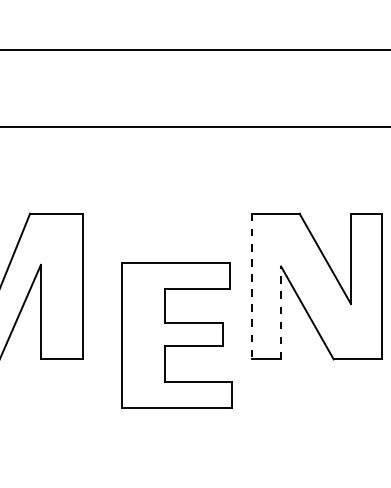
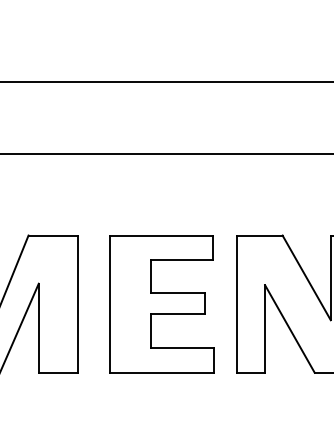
line: (251, 286) -> (237, 304), dashed -> solid
line: (281, 312) -> (265, 328), dashed -> solid
part: (176, 335) -> (161, 304), moved

